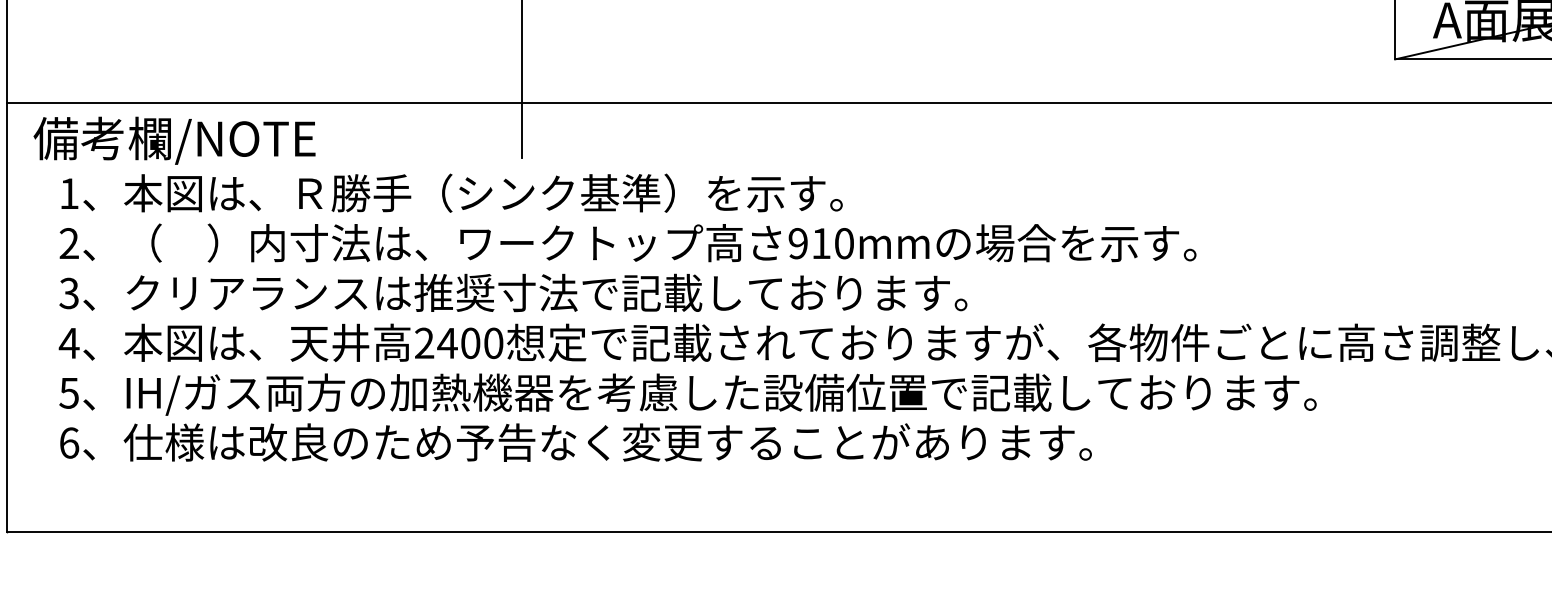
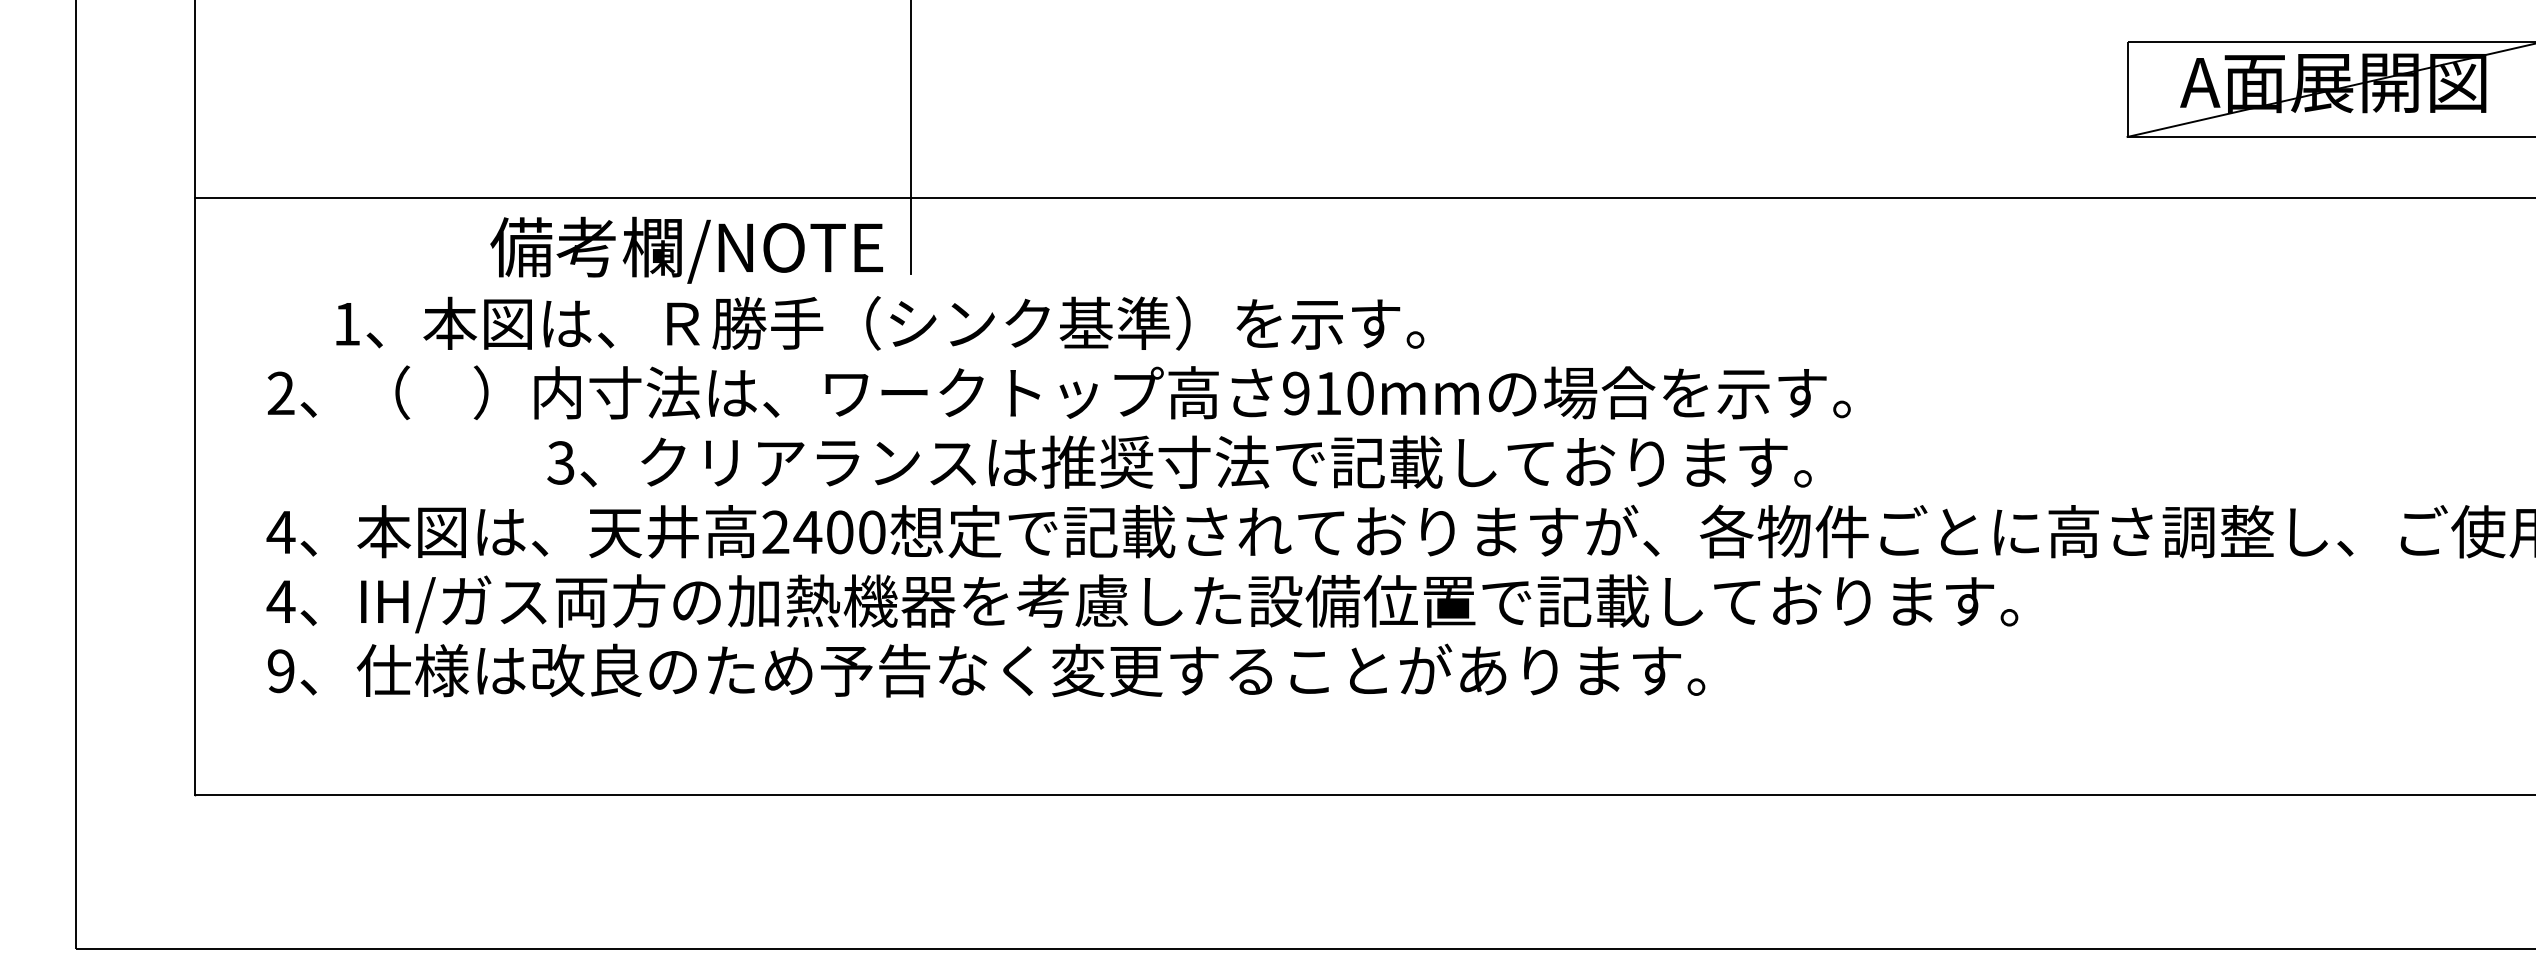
text: (174, 140) -> (686, 249), moved
text: (452, 193) -> (880, 323), moved
text: (513, 292) -> (1179, 461), moved
text: (68, 392) -> (280, 601), 5 -> 4
text: (68, 443) -> (280, 671), 6 -> 9

